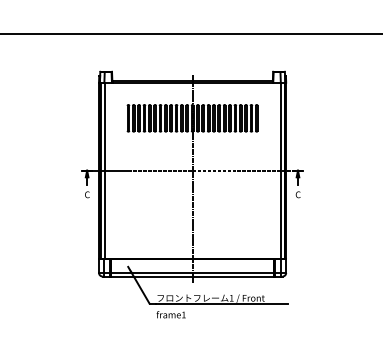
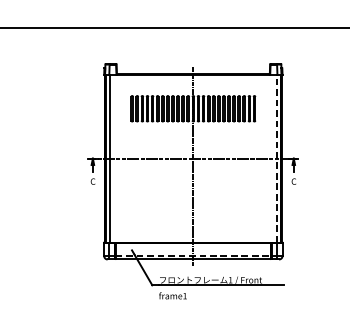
line: (280, 170) -> (277, 158), solid -> dashed
line: (192, 272) -> (193, 255), solid -> dashed

